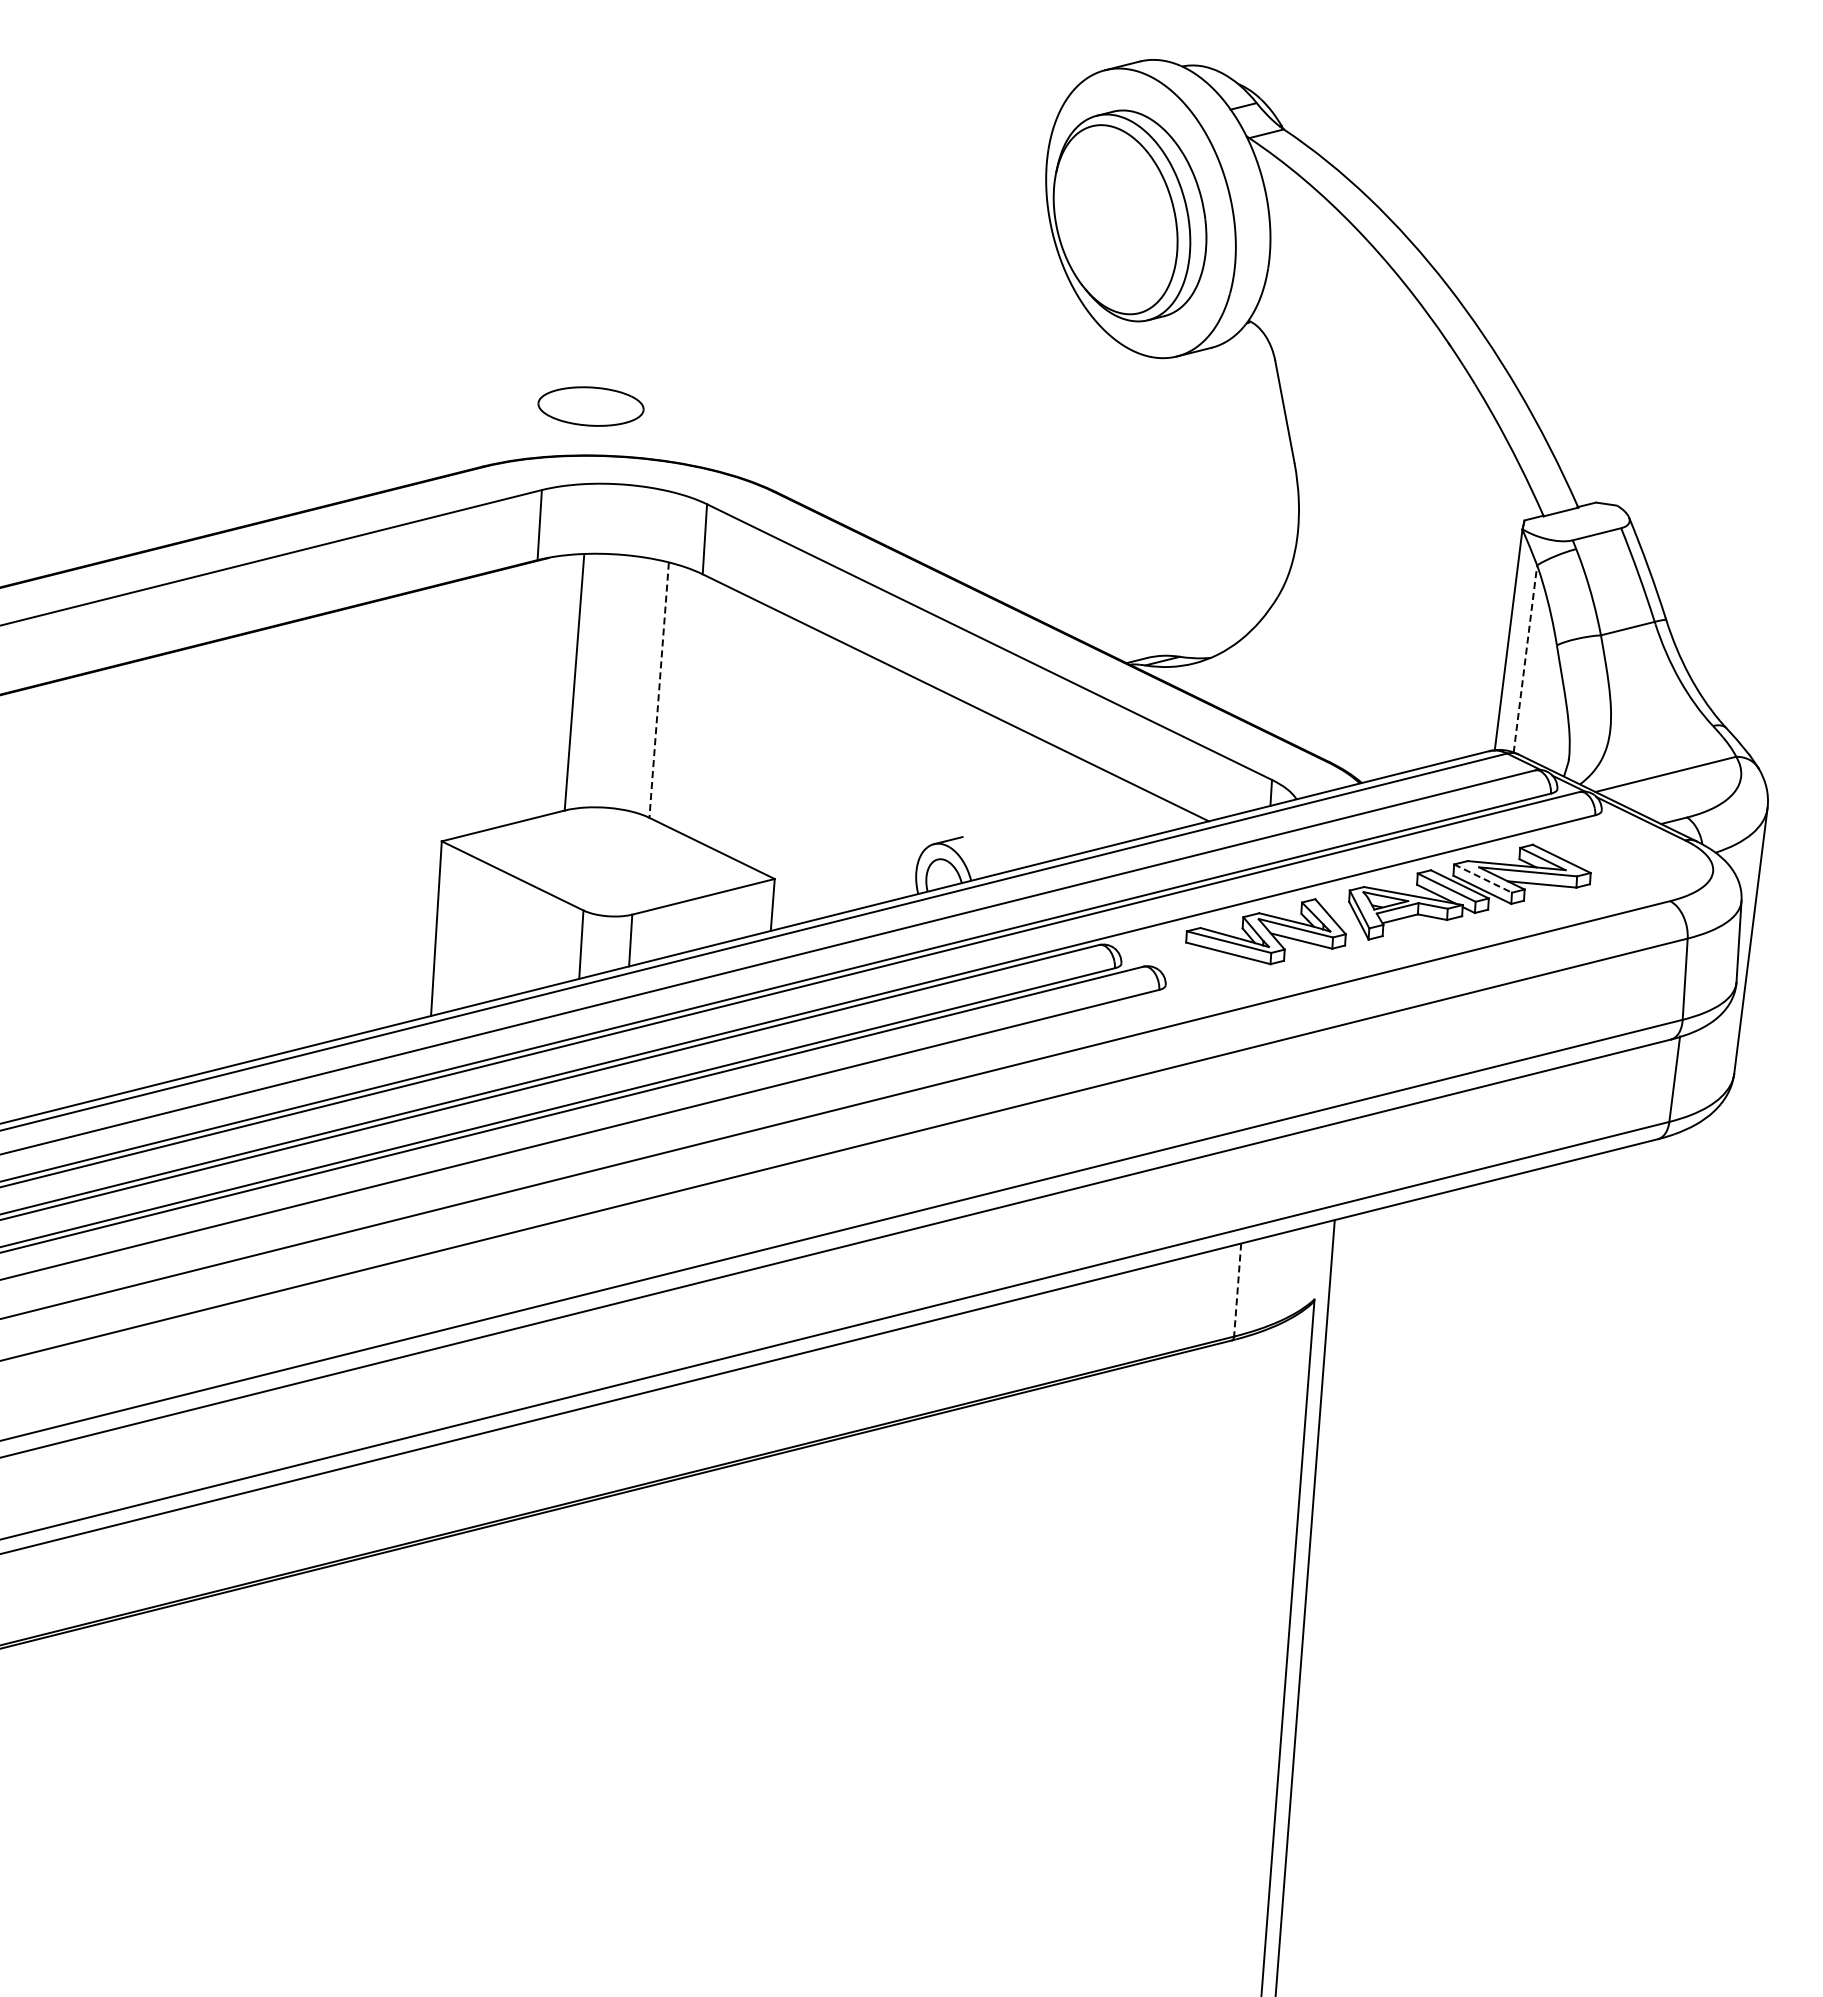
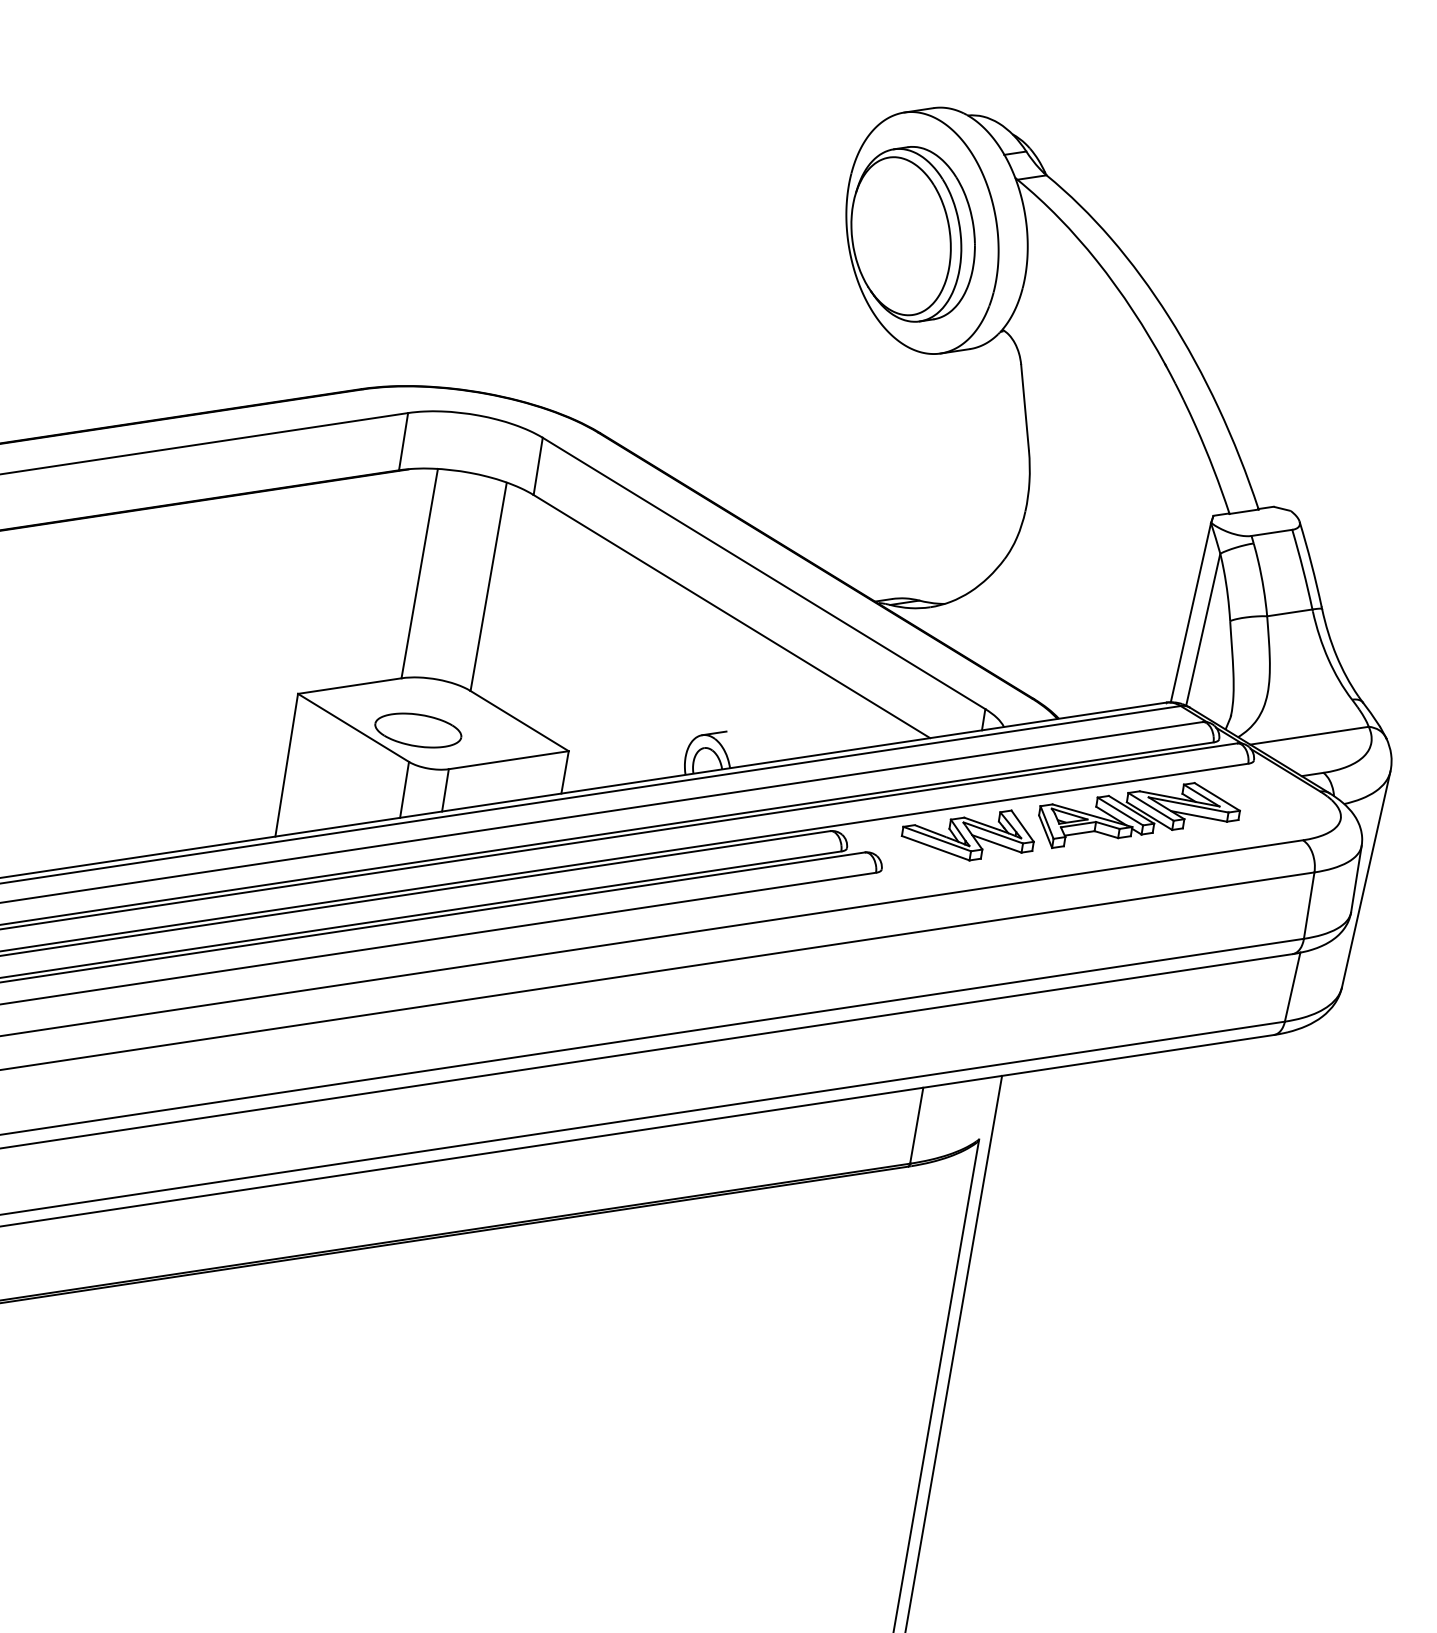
part: (590, 406) -> (417, 730), moved
line: (1525, 658) -> (1203, 629), dashed -> solid
line: (659, 690) -> (488, 587), dashed -> solid
line: (1483, 878) -> (1151, 806), dashed -> solid
line: (1237, 1290) -> (916, 1126), dashed -> solid

